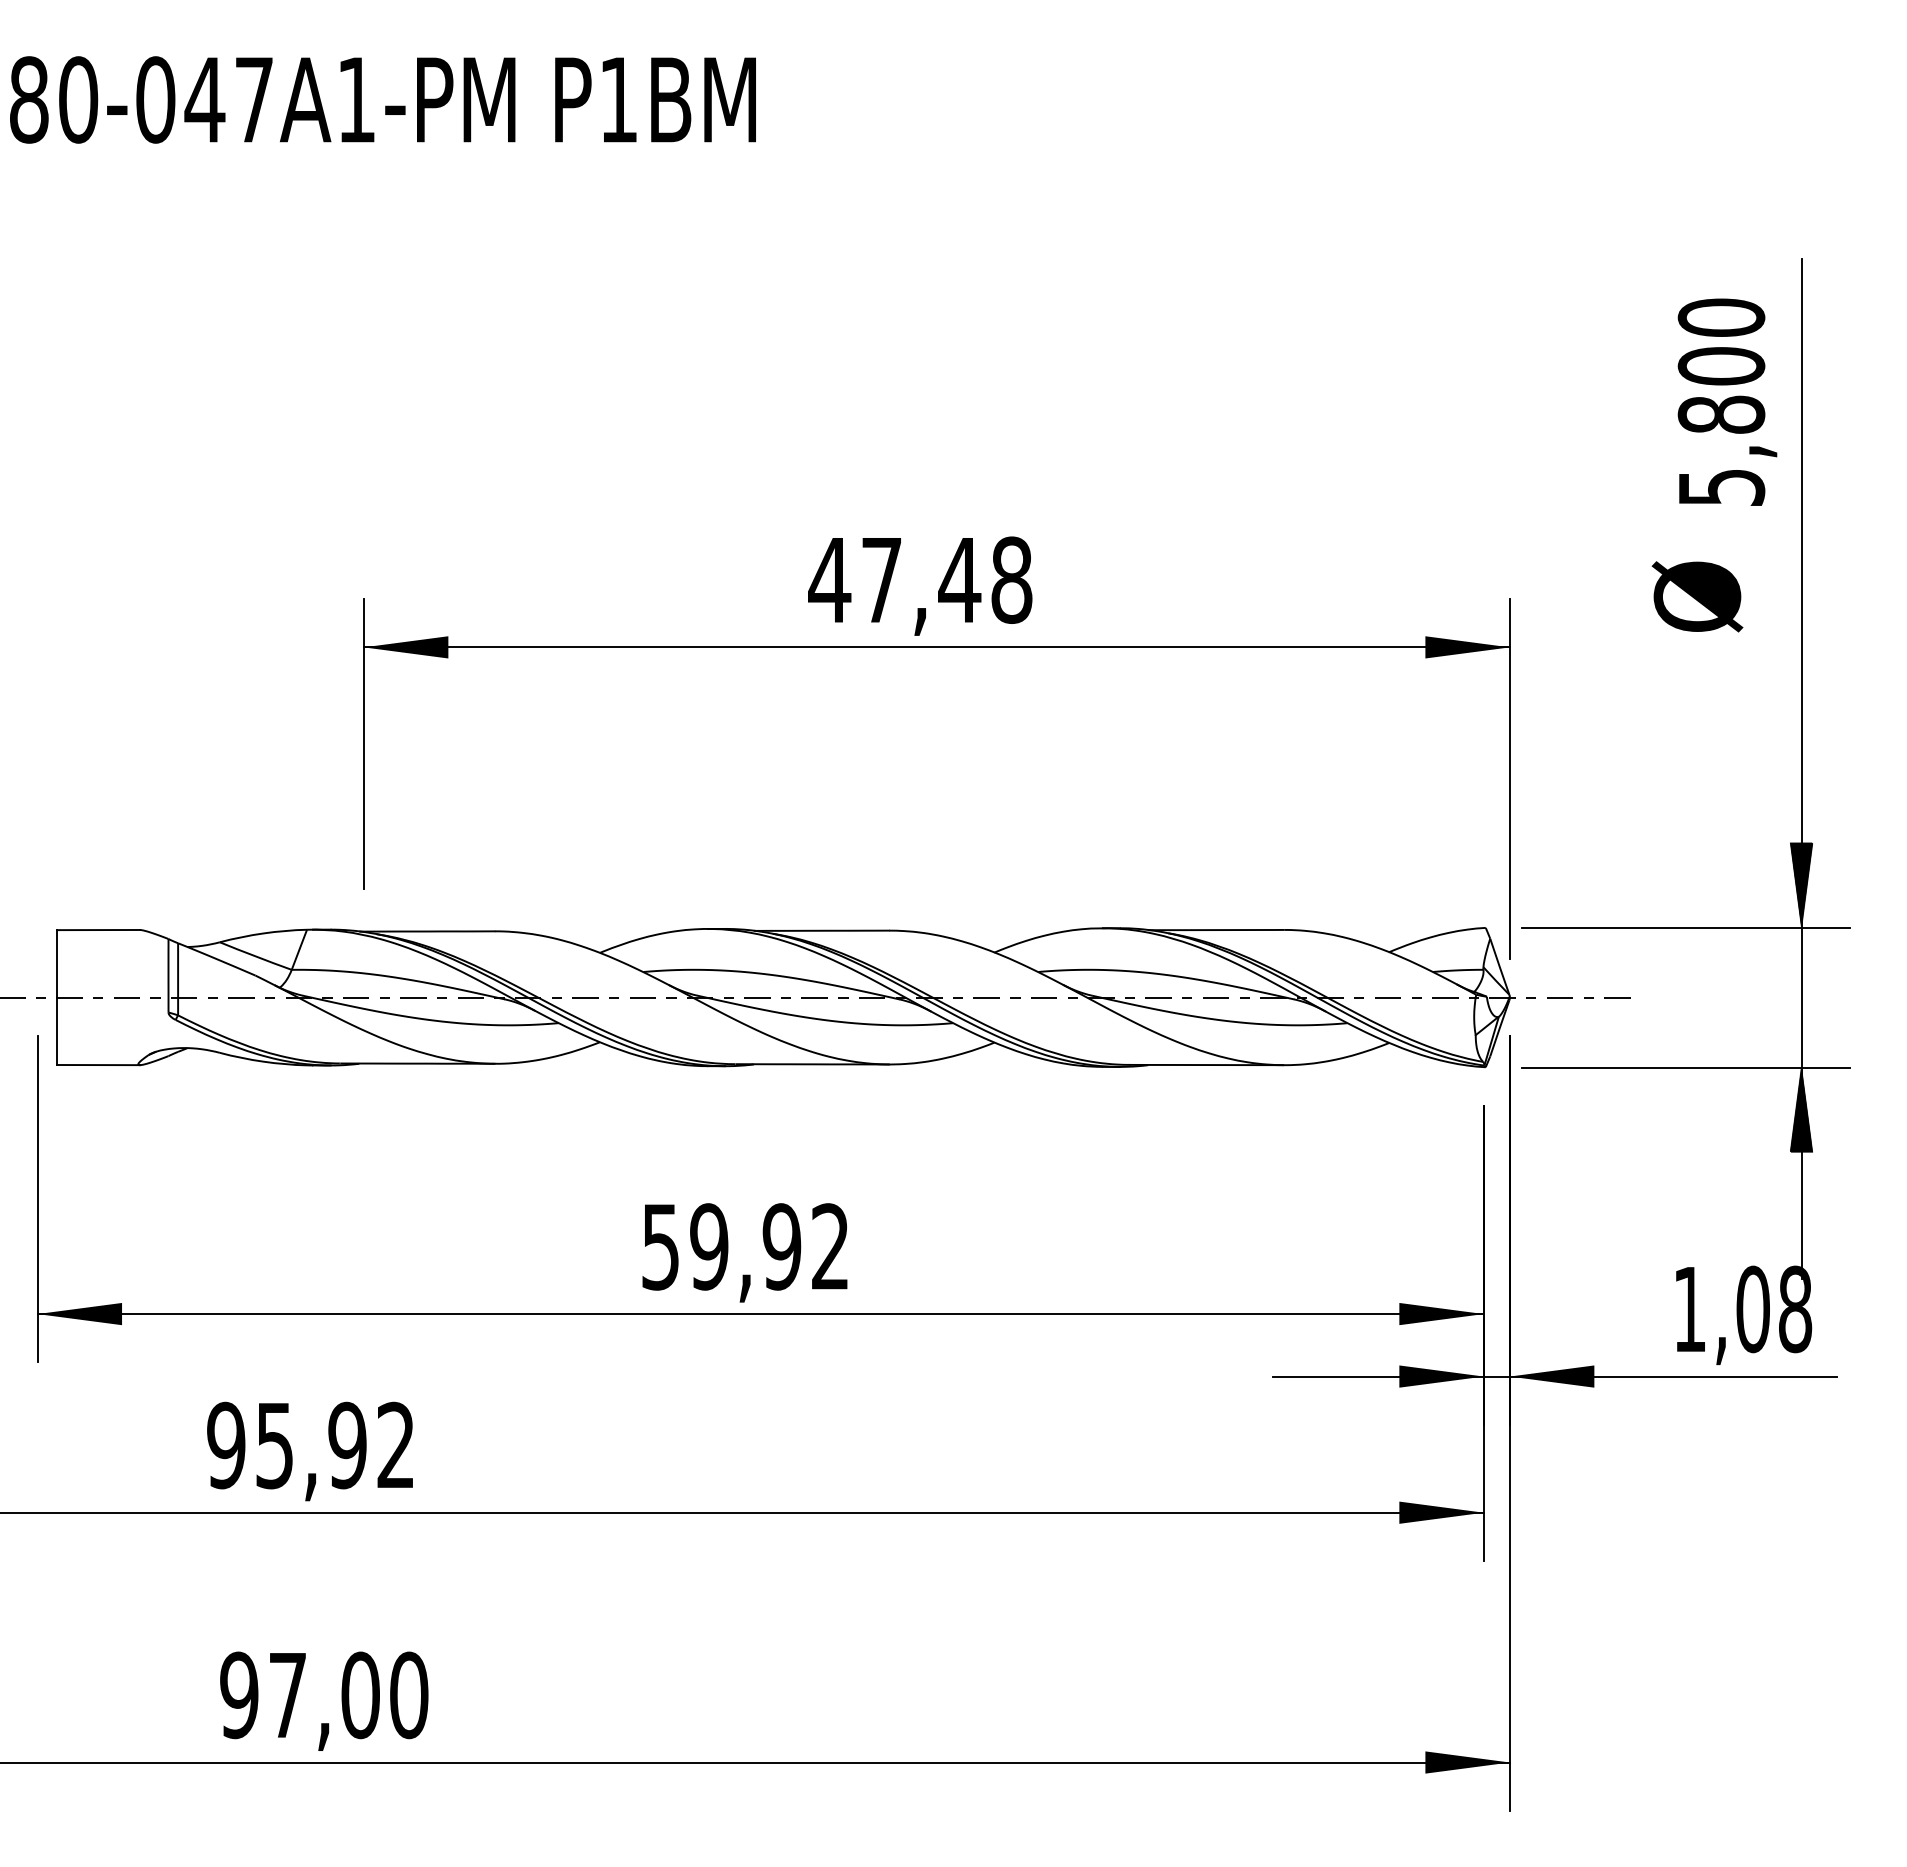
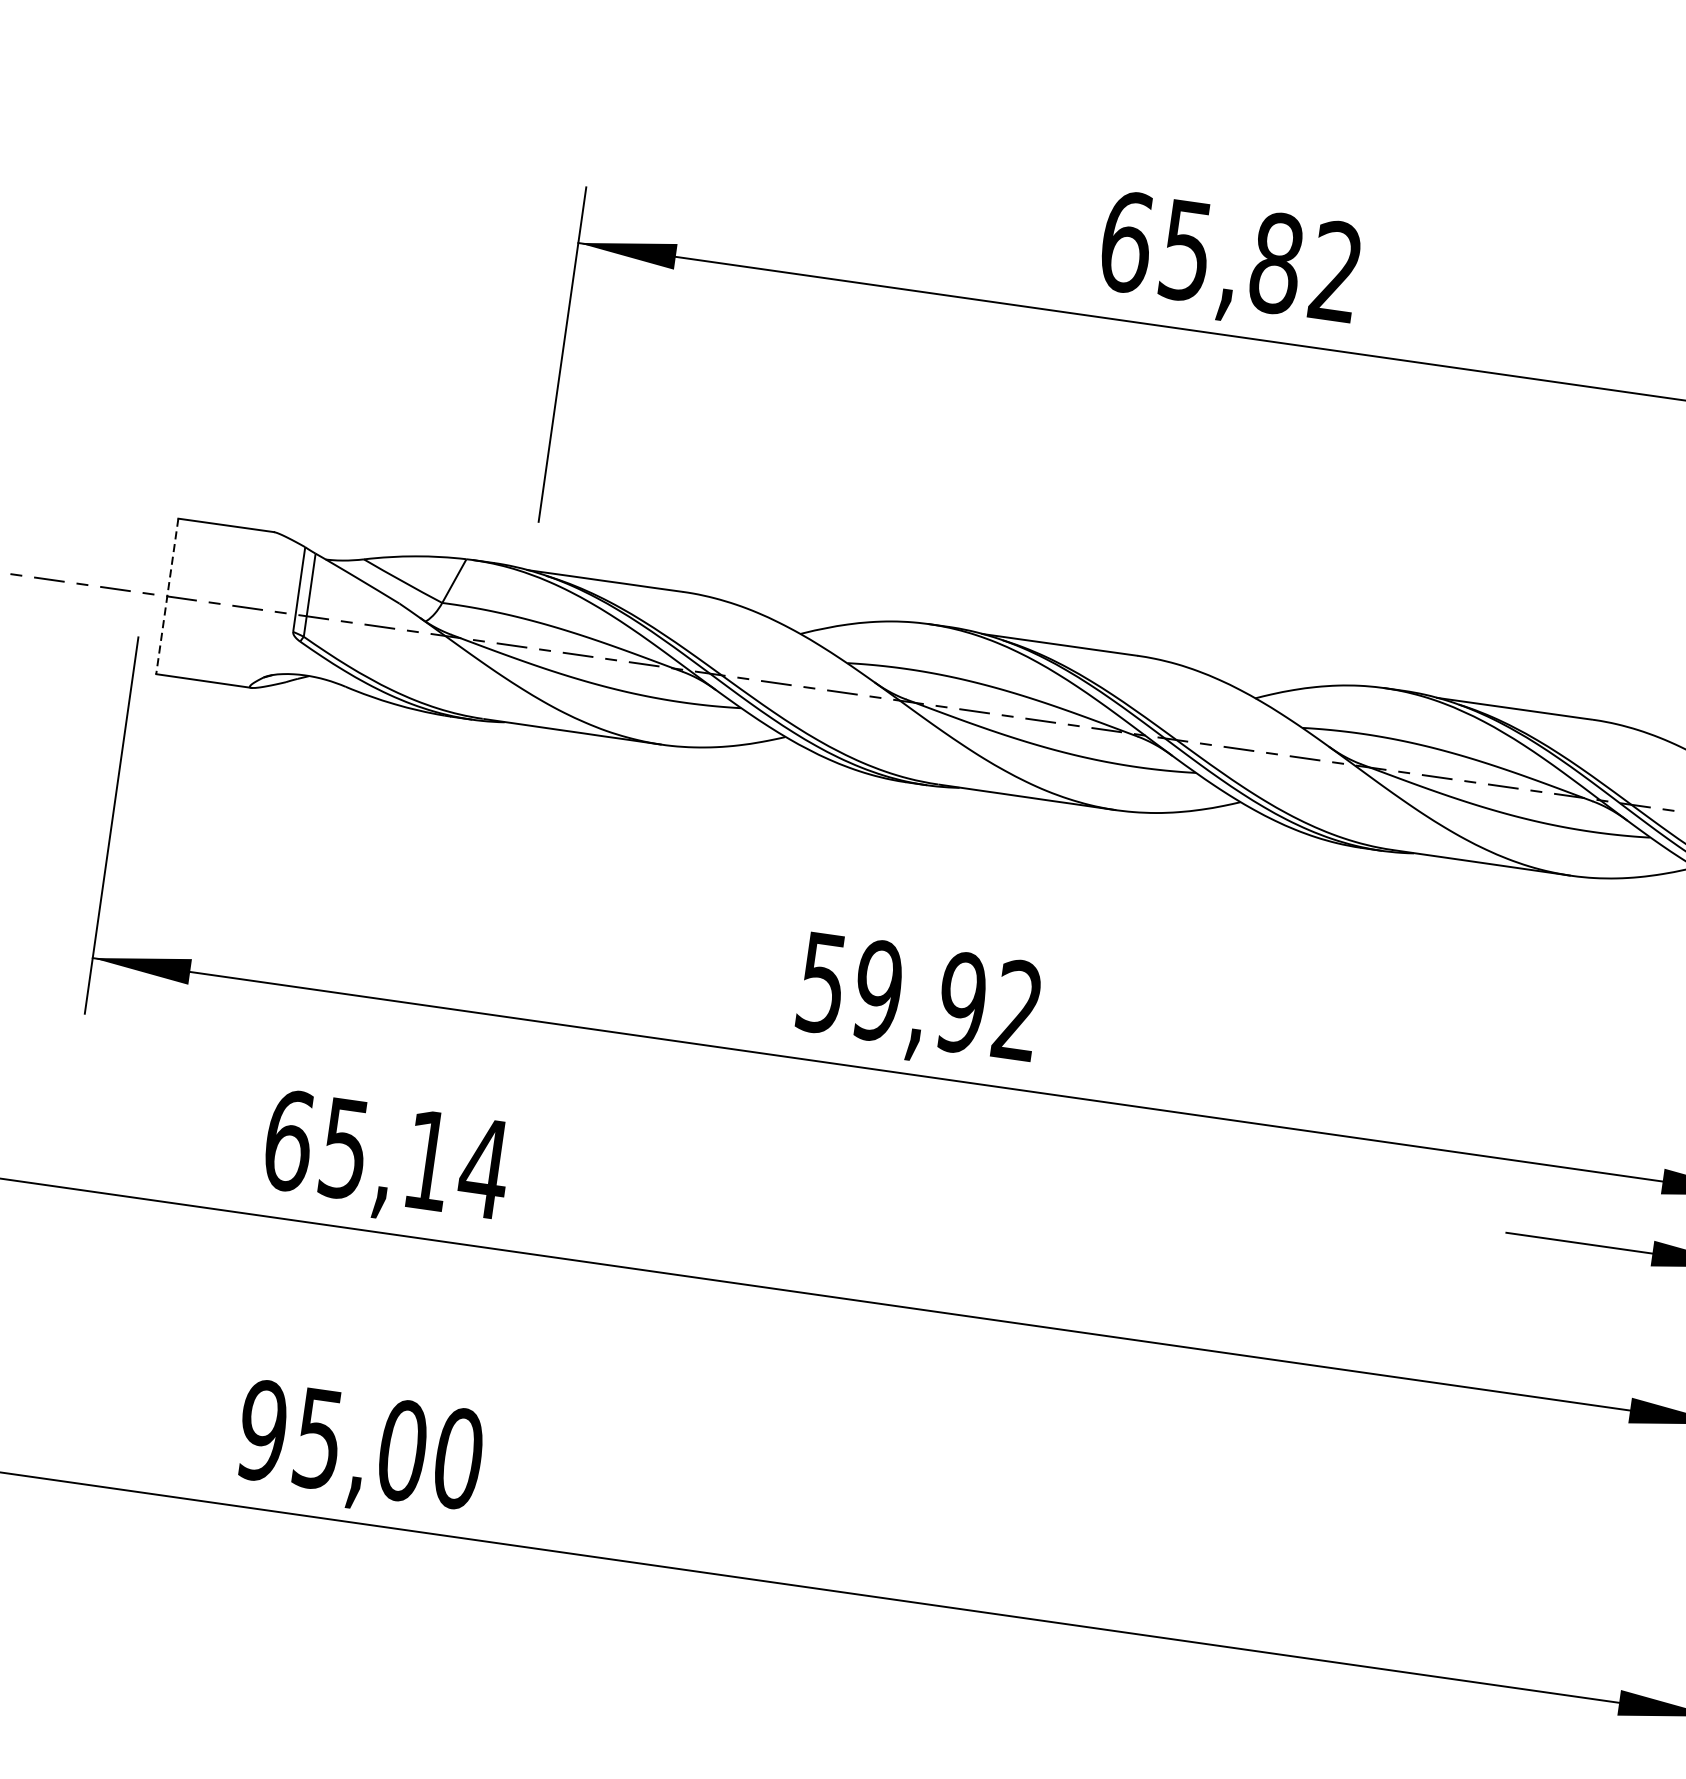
text: (920, 579) -> (1231, 256), 47,48 -> 65,82
line: (57, 998) -> (167, 597), solid -> dashed
text: (311, 1445) -> (386, 1154), 95,92 -> 65,14
text: (287, 1696) -> (318, 1439), 97,00 -> 95,00

